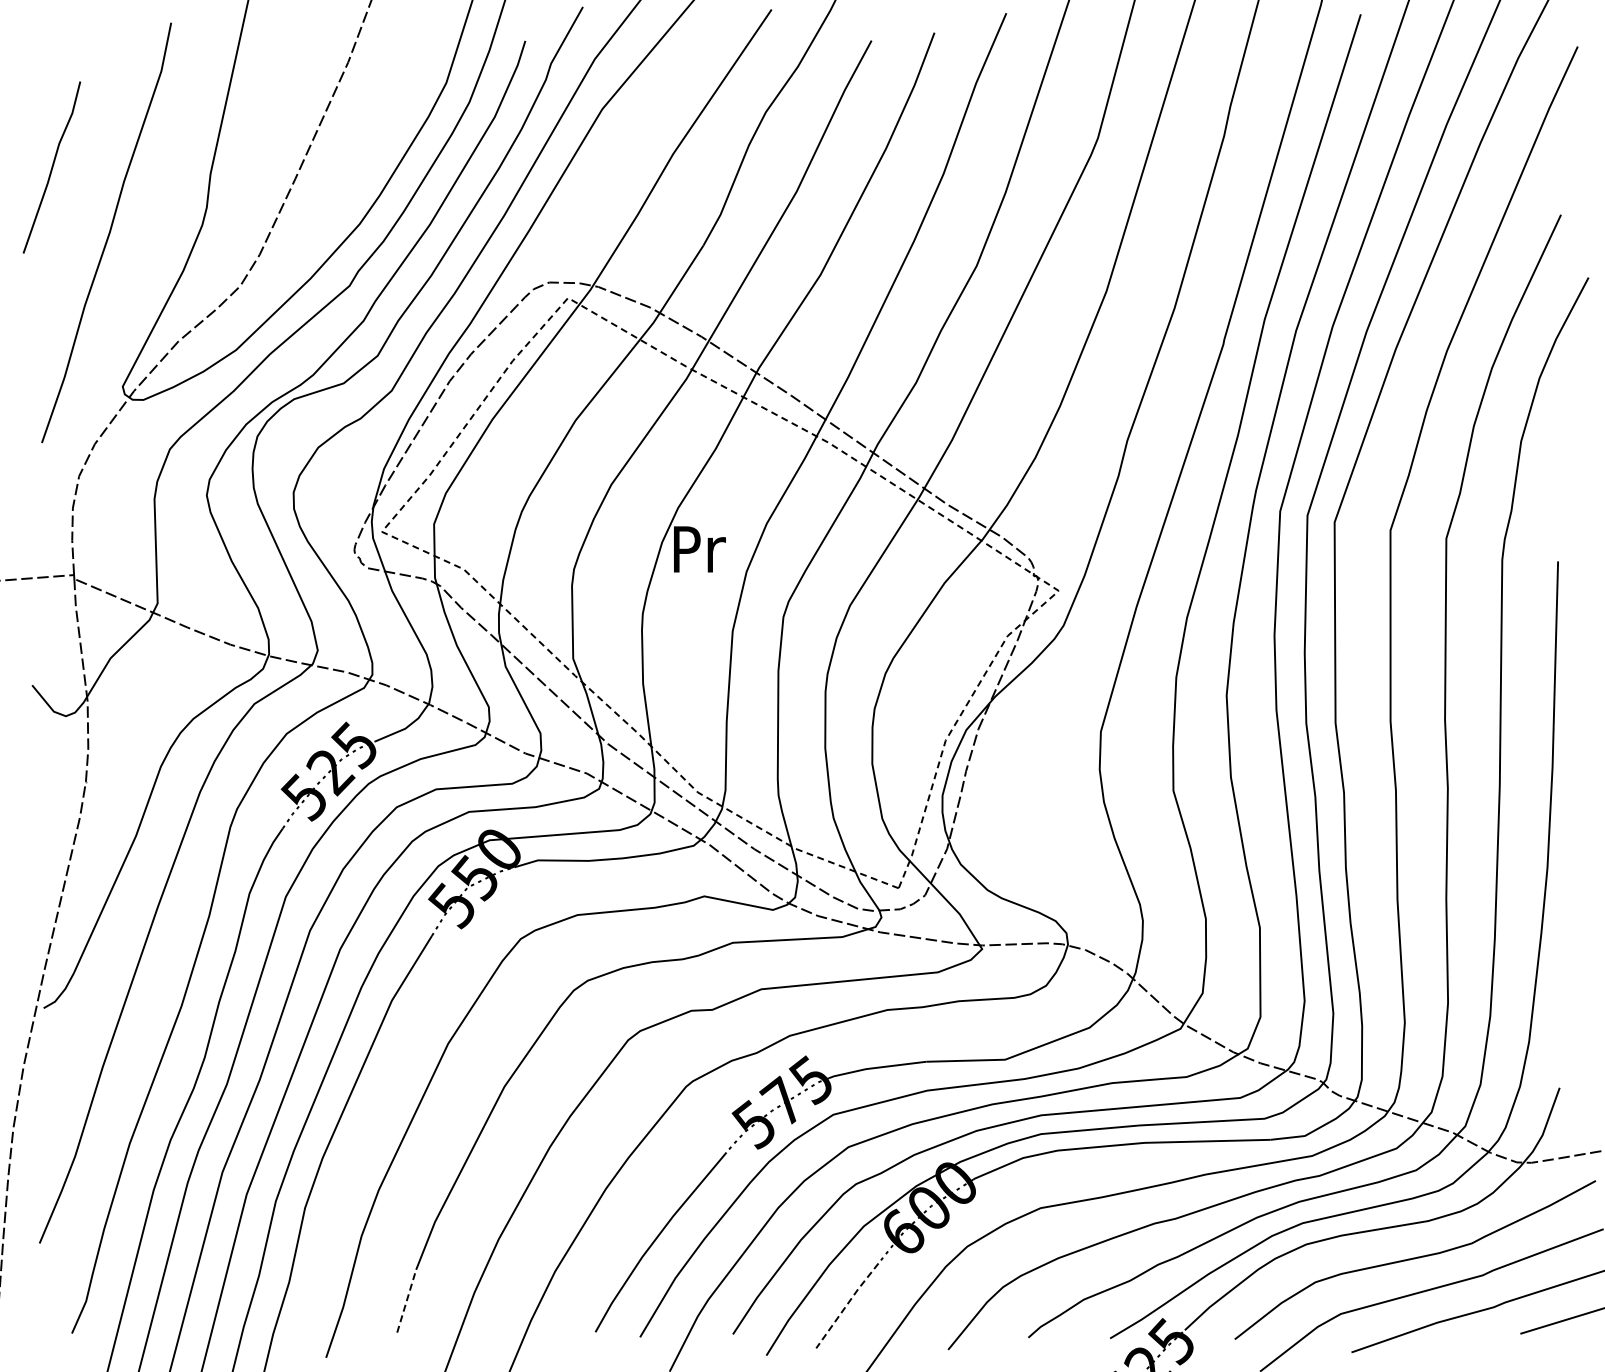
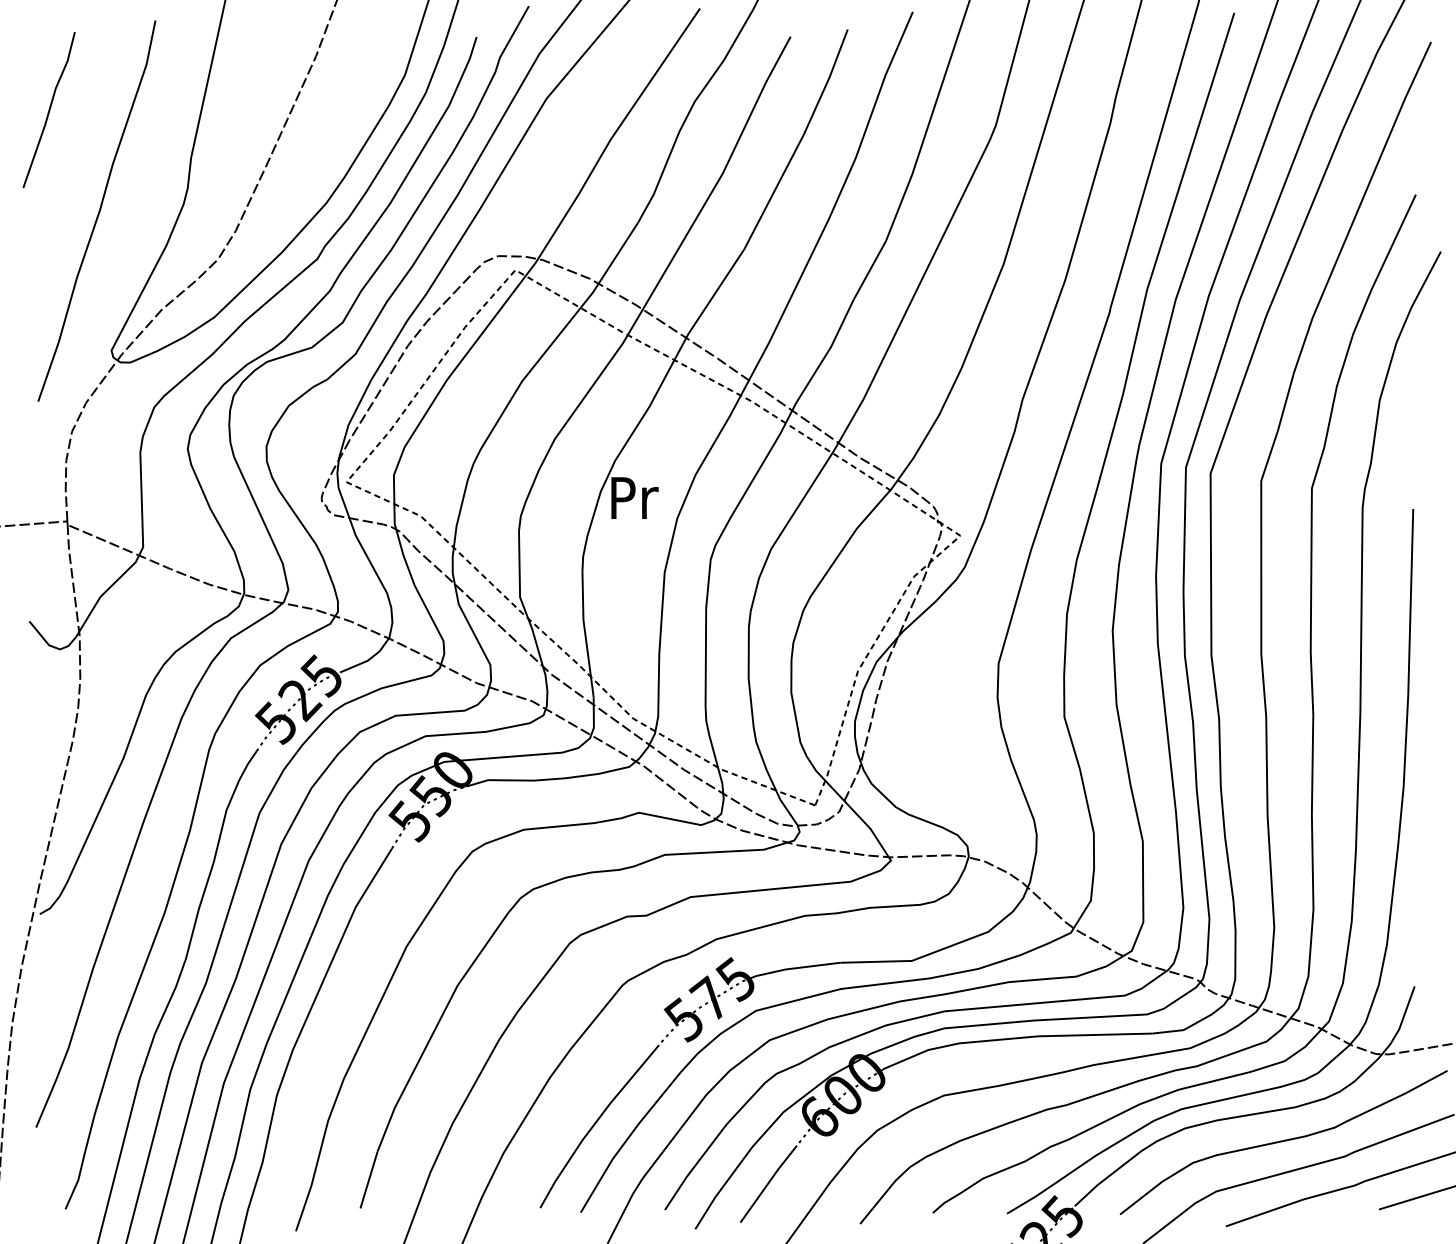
line: (51, 167) -> (48, 110), moved
line: (406, 1301) -> (368, 1180), dashed -> solid
line: (846, 1305) -> (767, 1183), dashed -> solid

